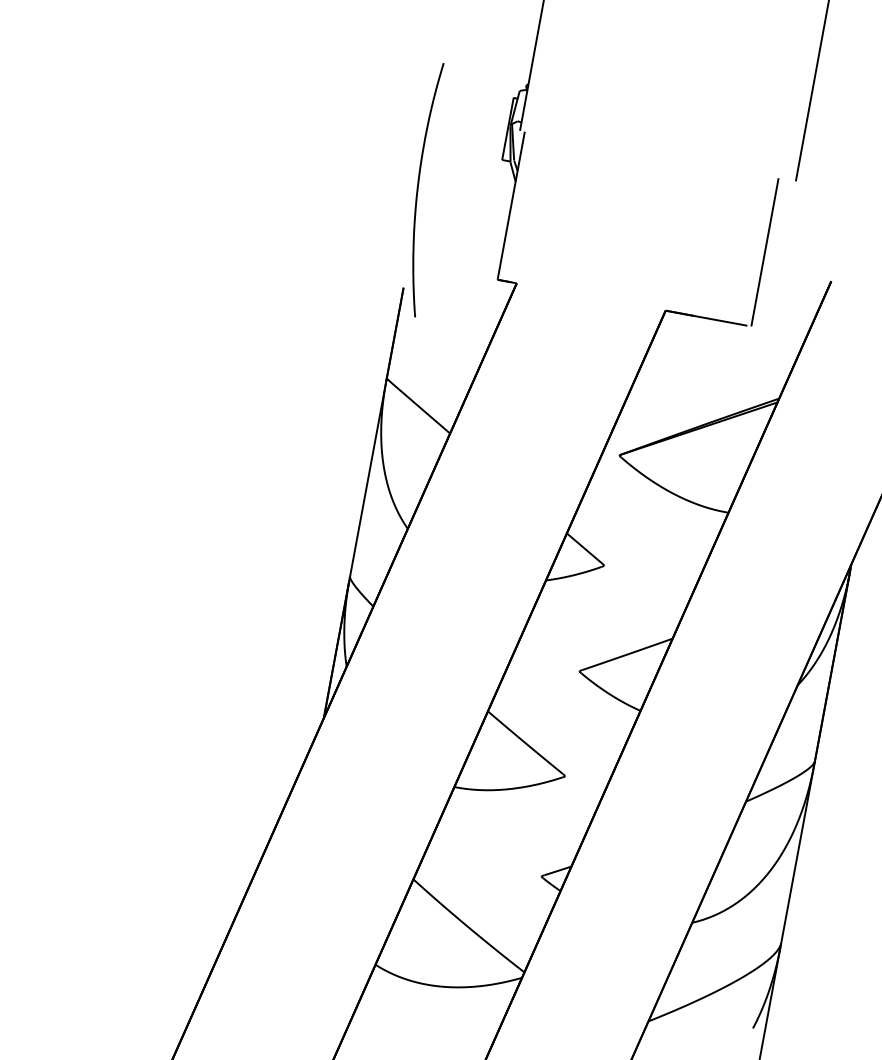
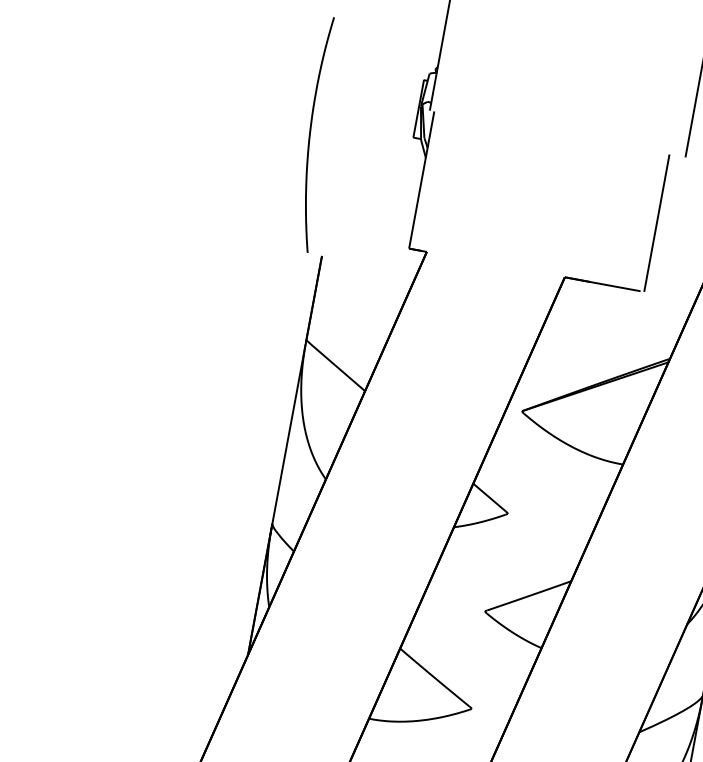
curve: (418, 190) -> (310, 135), moved

